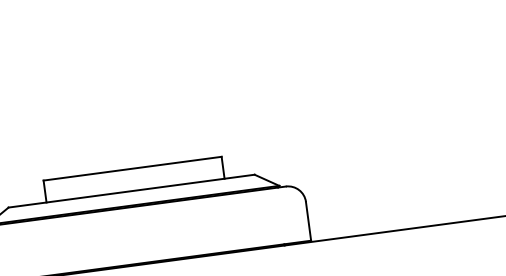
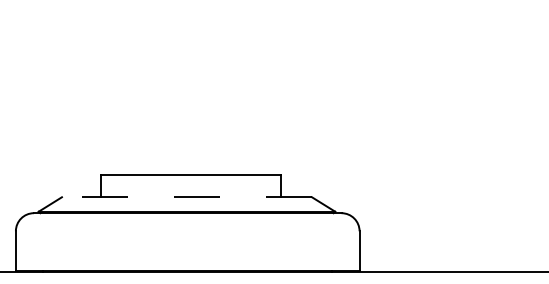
line: (131, 191) -> (186, 197), solid -> dashed

